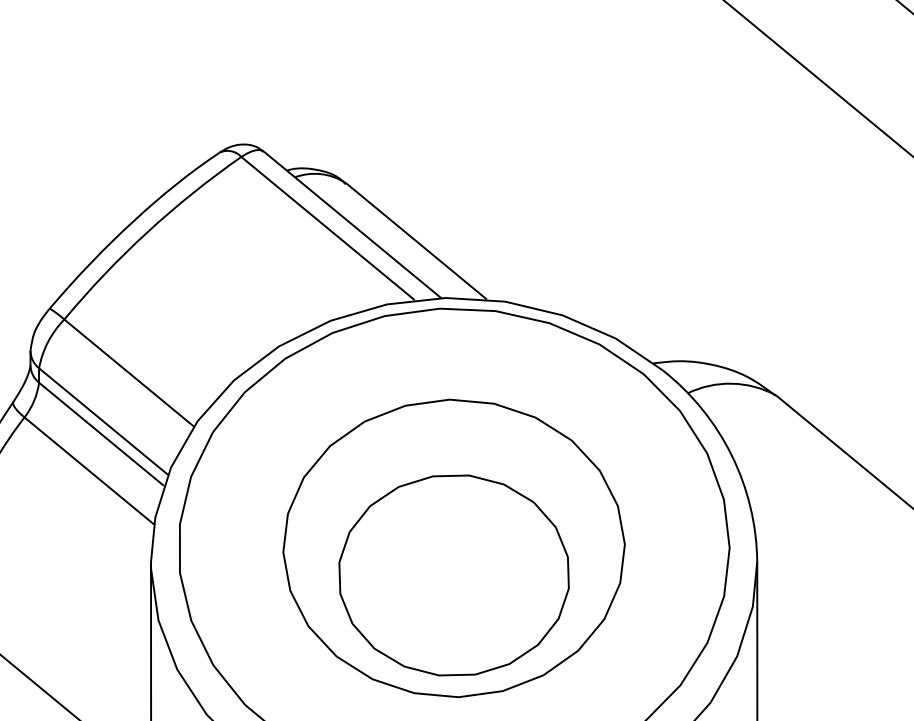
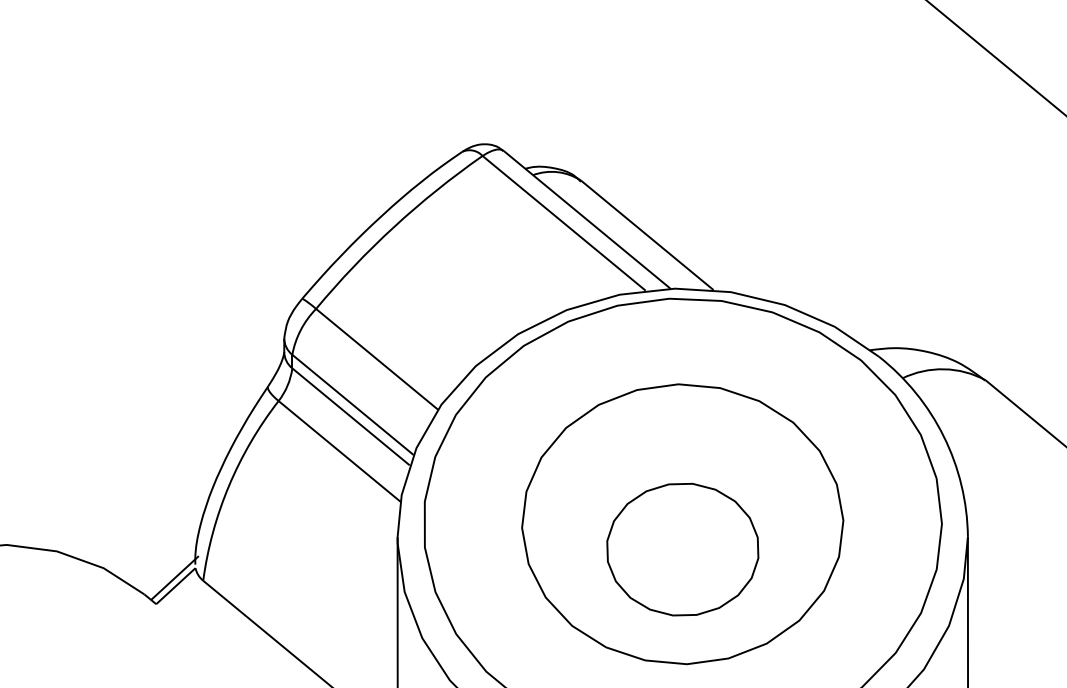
part: (453, 575) -> (682, 549), size x0.7

